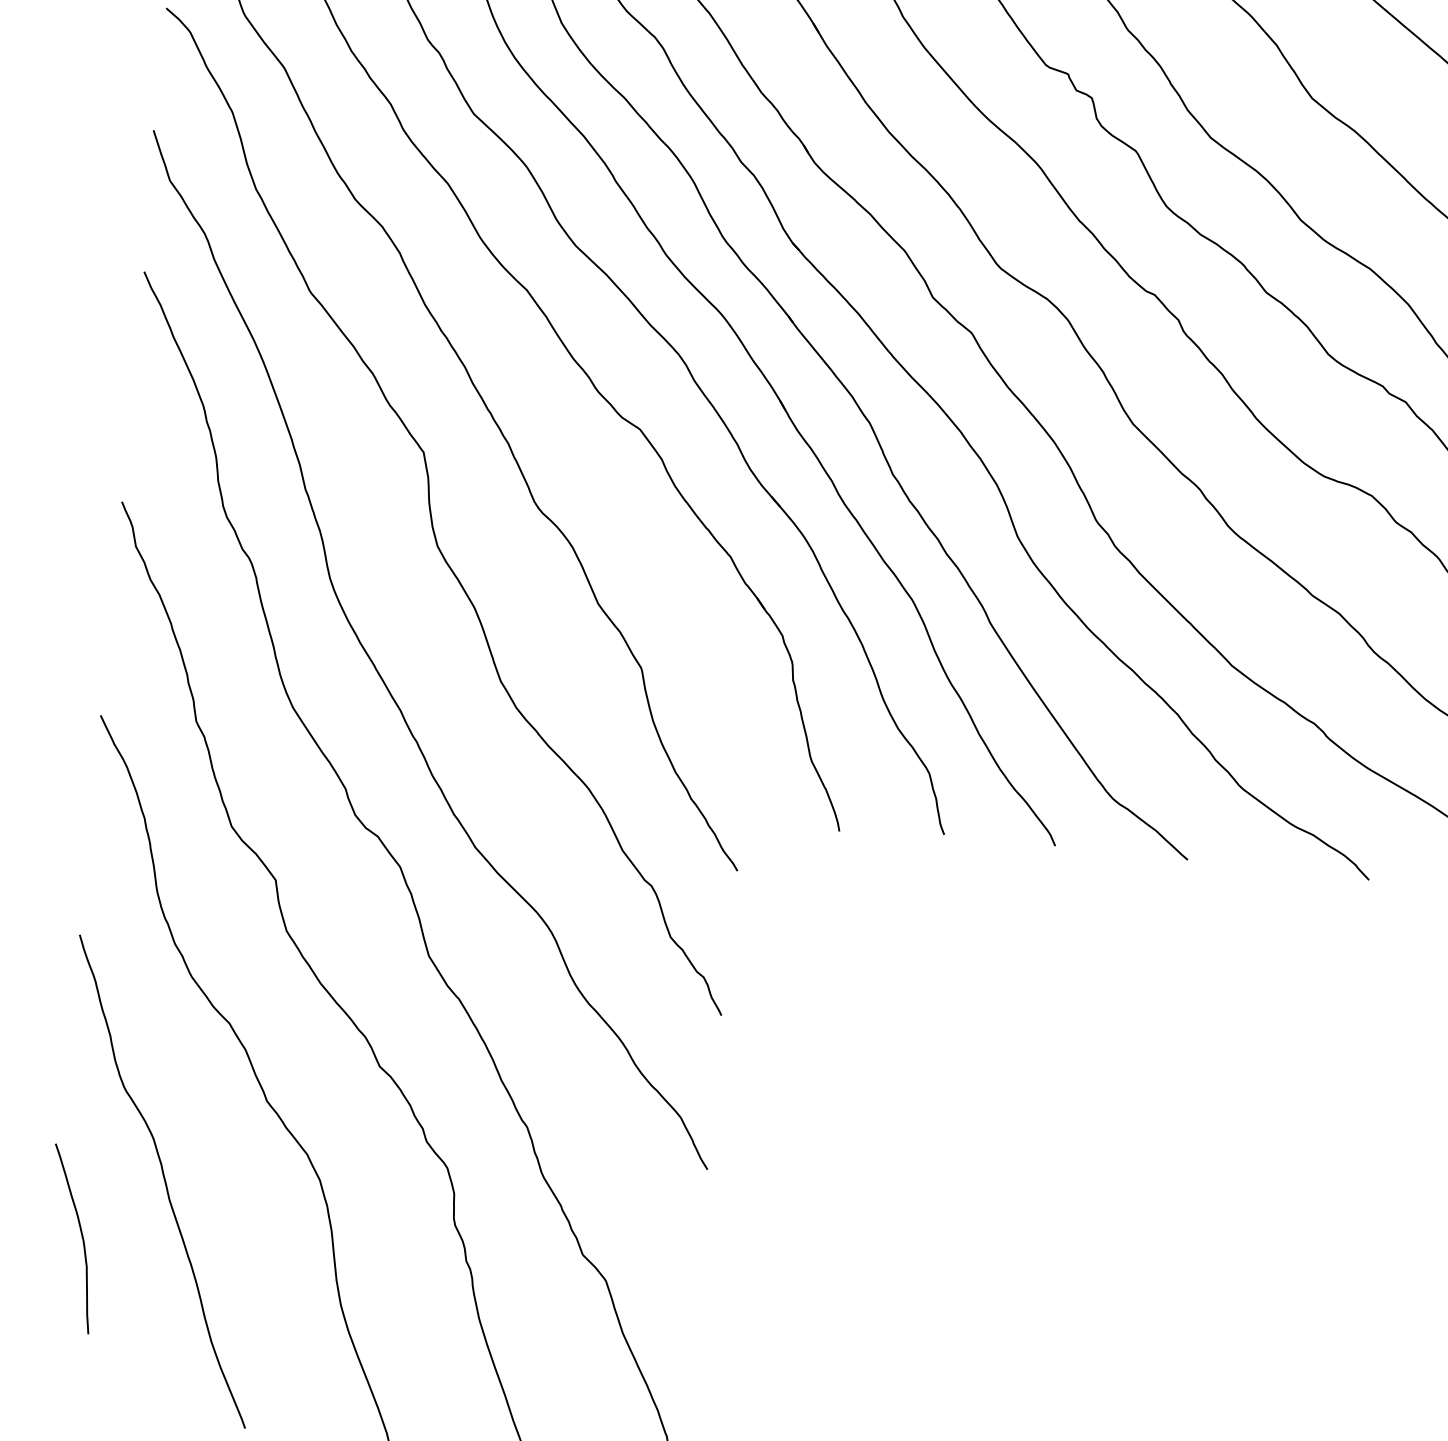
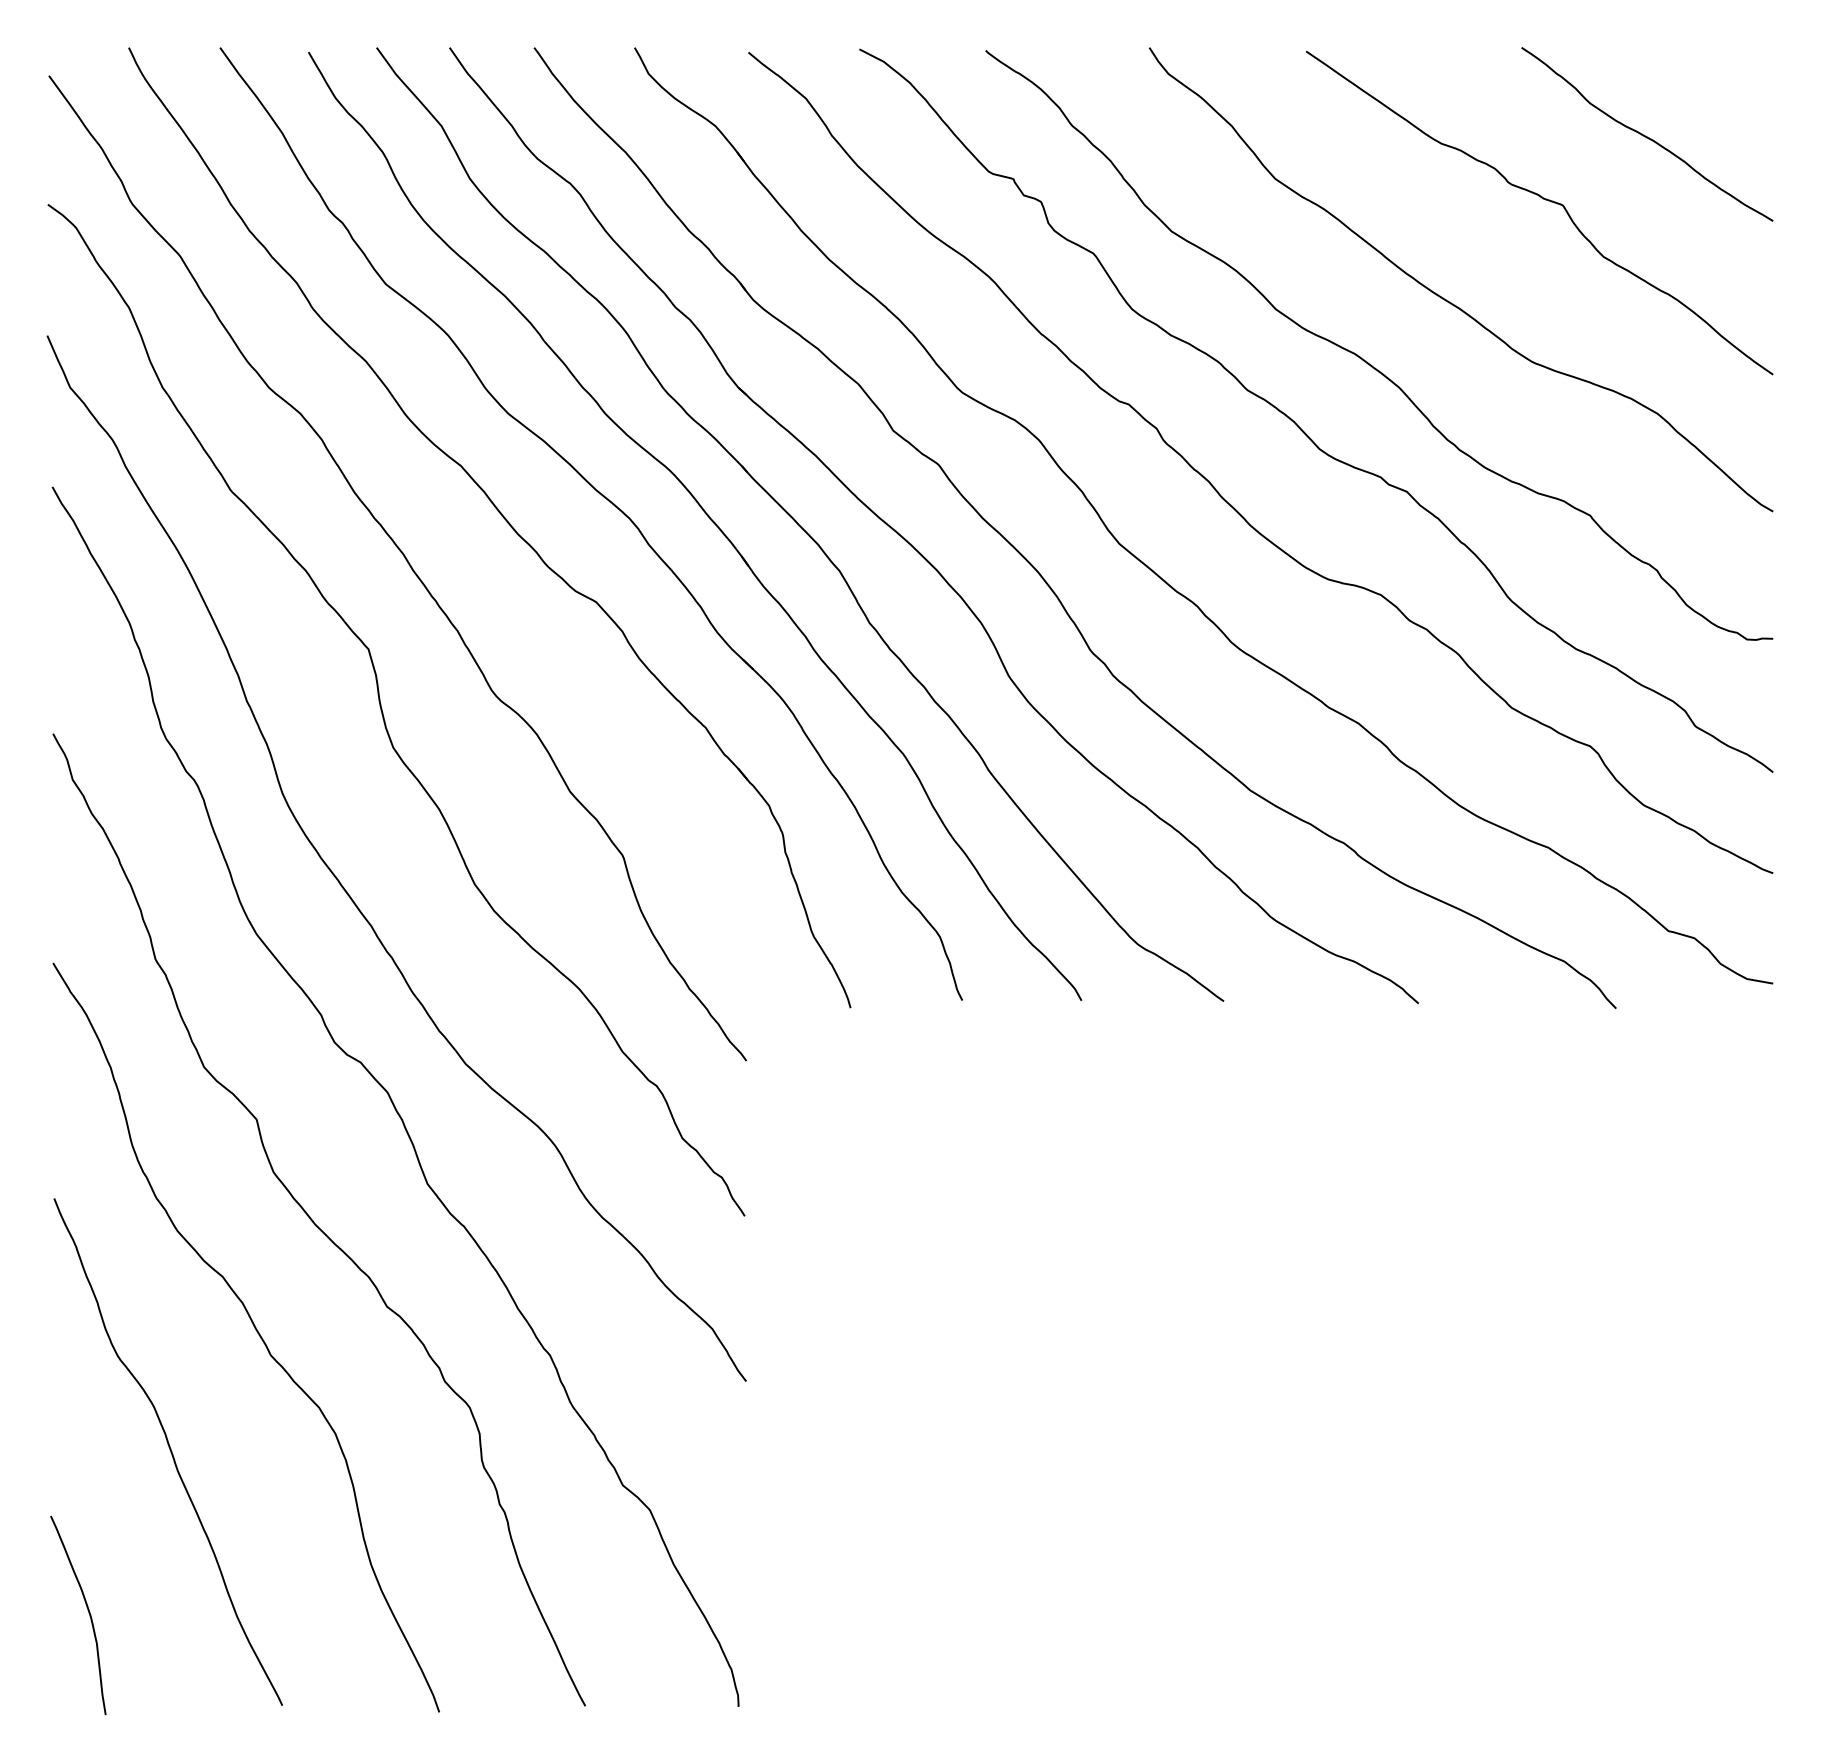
curve: (81, 1238) -> (88, 1613), moved

